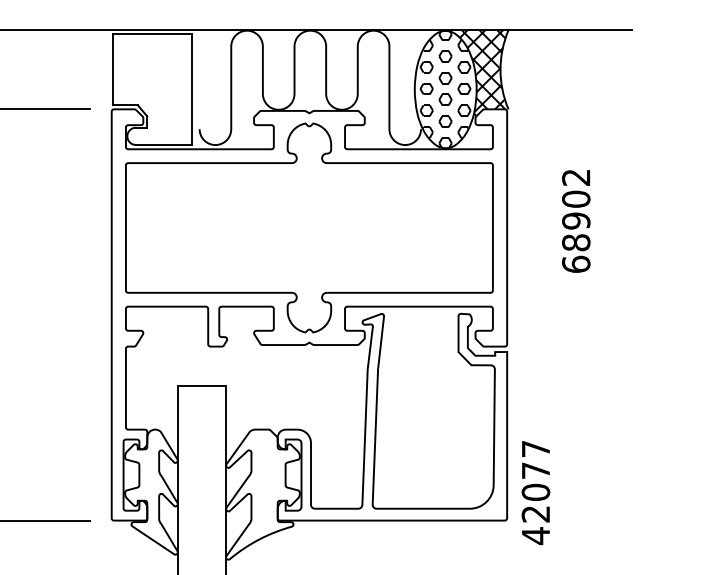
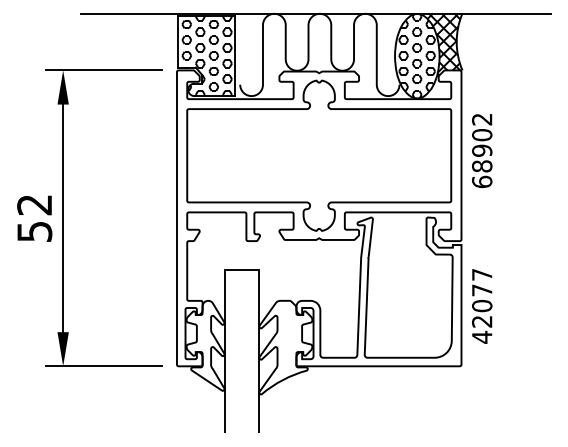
hatch: (152, 89) -> (206, 56), added
text: (576, 220) -> (482, 150), moved
text: (536, 493) -> (482, 306), moved

